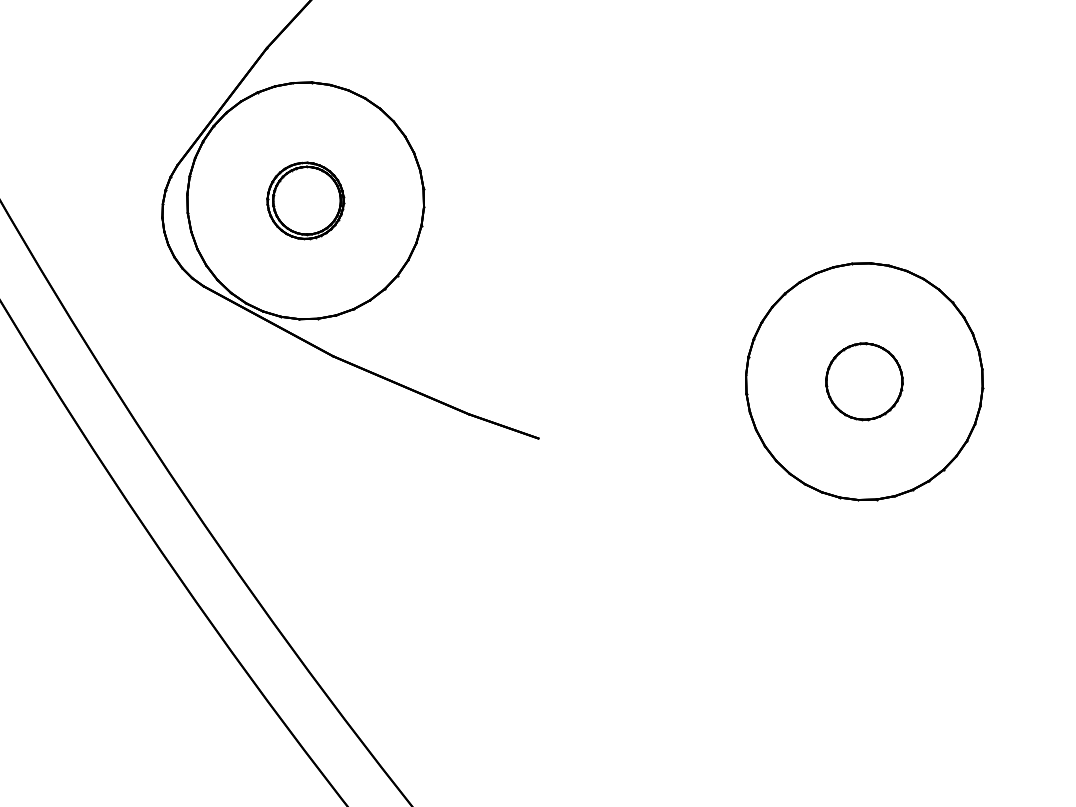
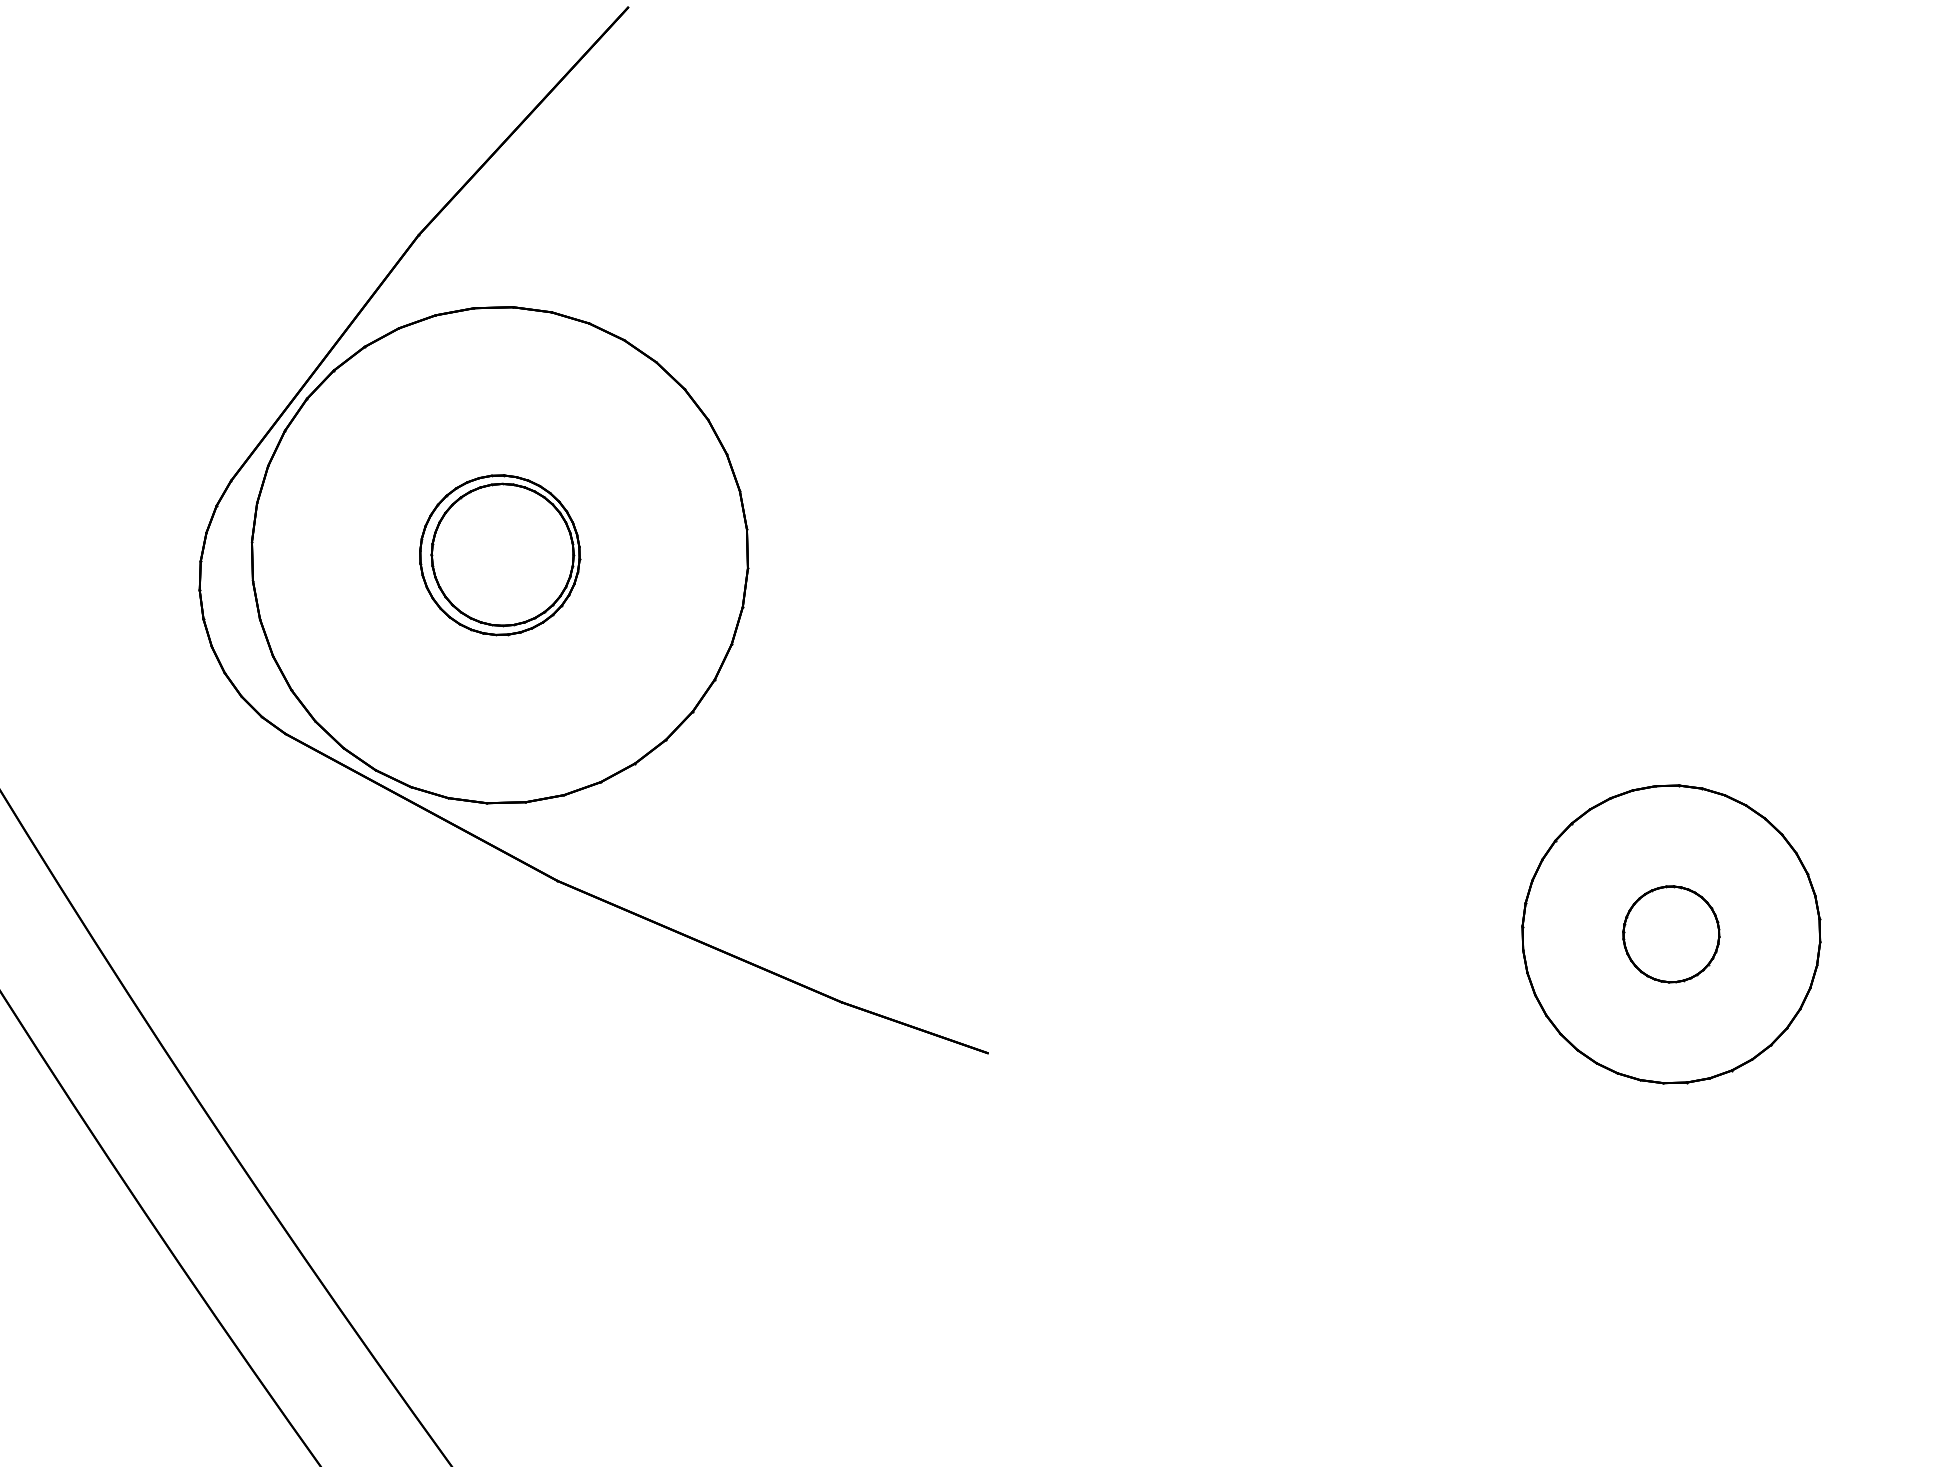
part: (864, 381) -> (1671, 933), size x0.6

